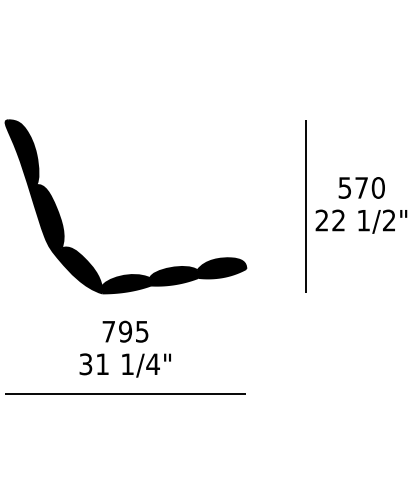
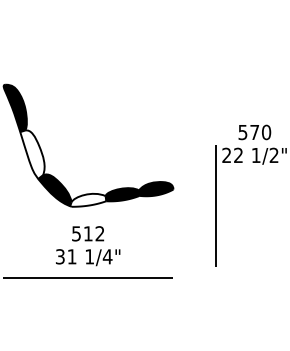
line: (305, 206) -> (215, 206), moved
fill: (46, 219) -> (32, 154), removed
fill: (125, 284) -> (88, 200), removed
text: (125, 331) -> (88, 233), 795 -> 512

